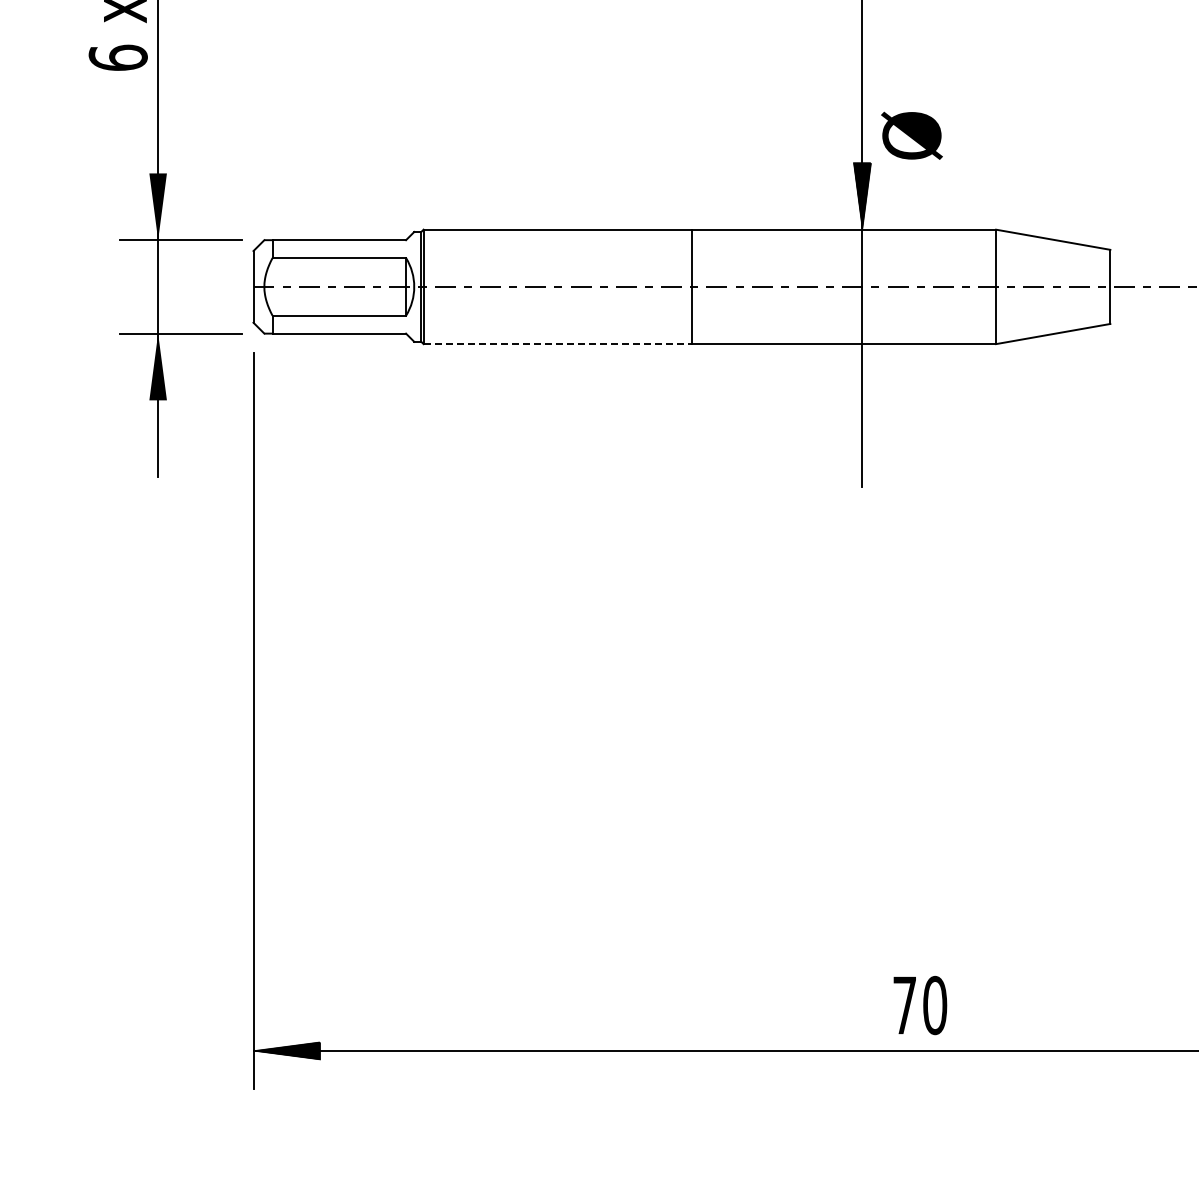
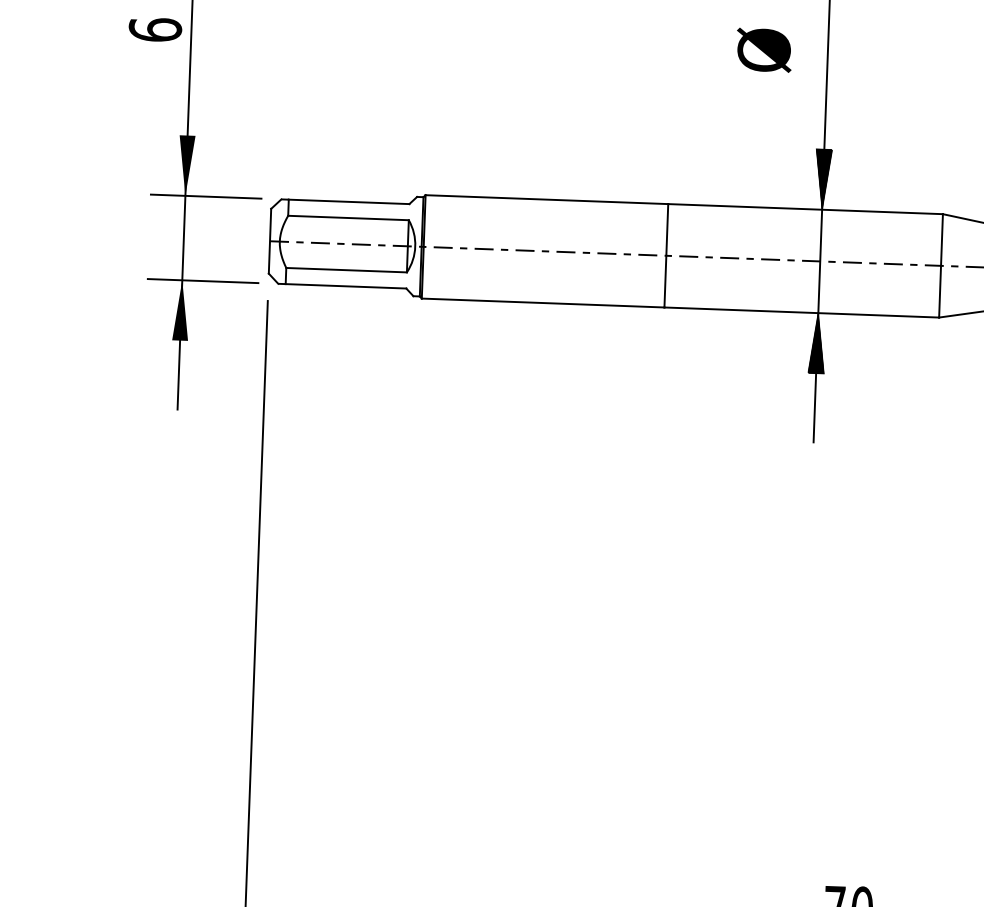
text: (911, 135) -> (763, 49), moved
line: (558, 344) -> (543, 303), dashed -> solid
hatch: (862, 377) -> (817, 343), added

